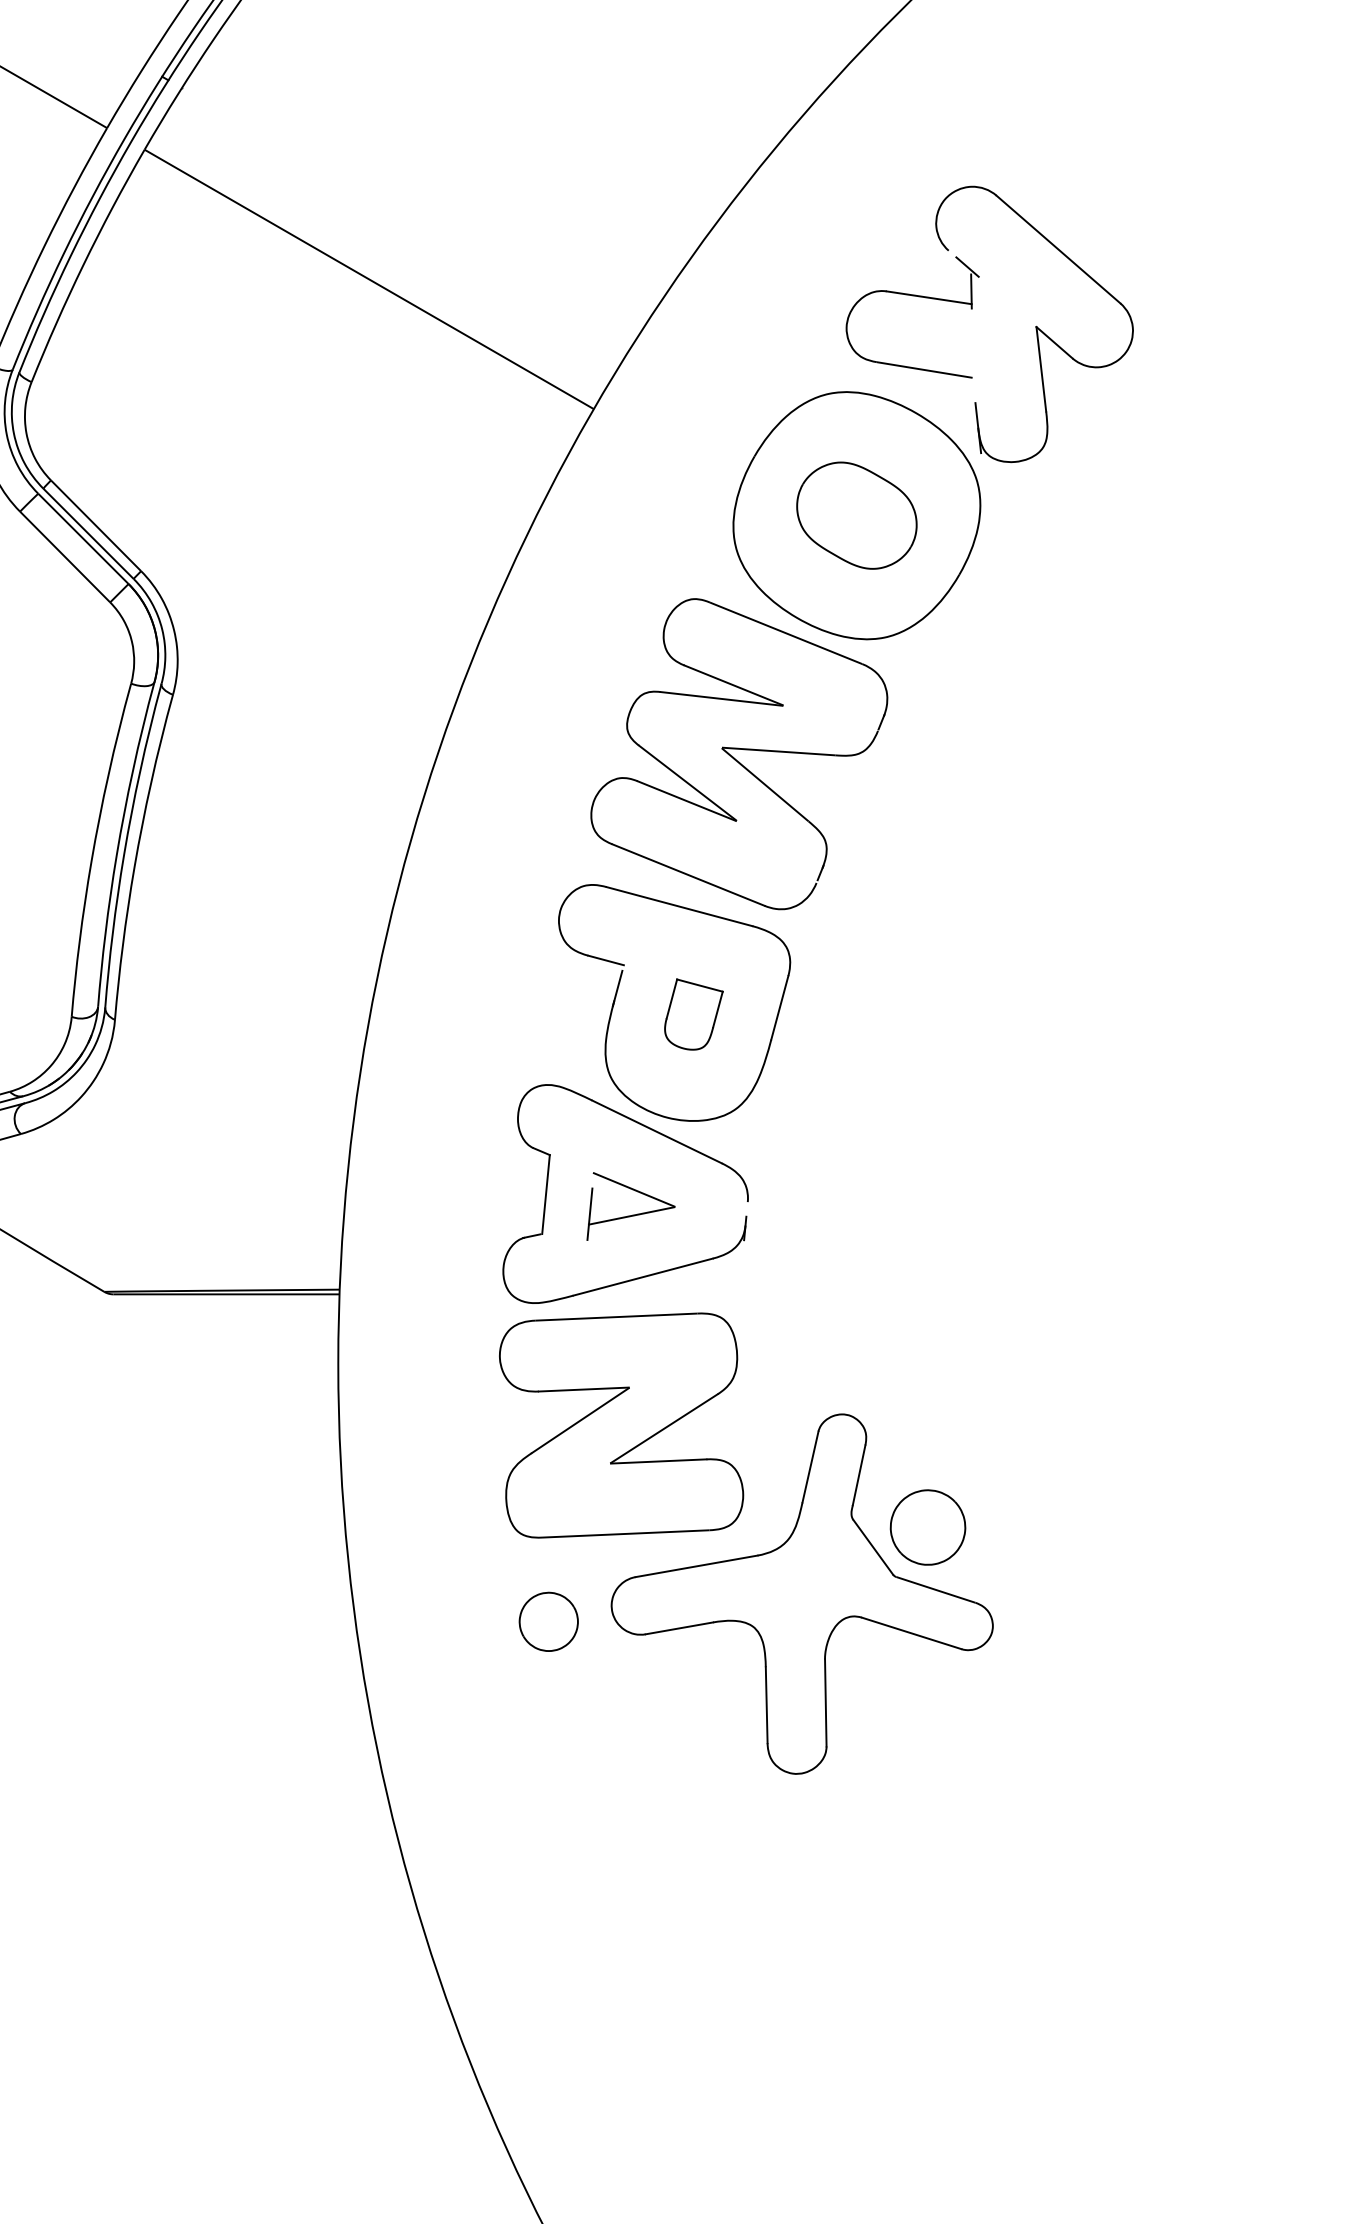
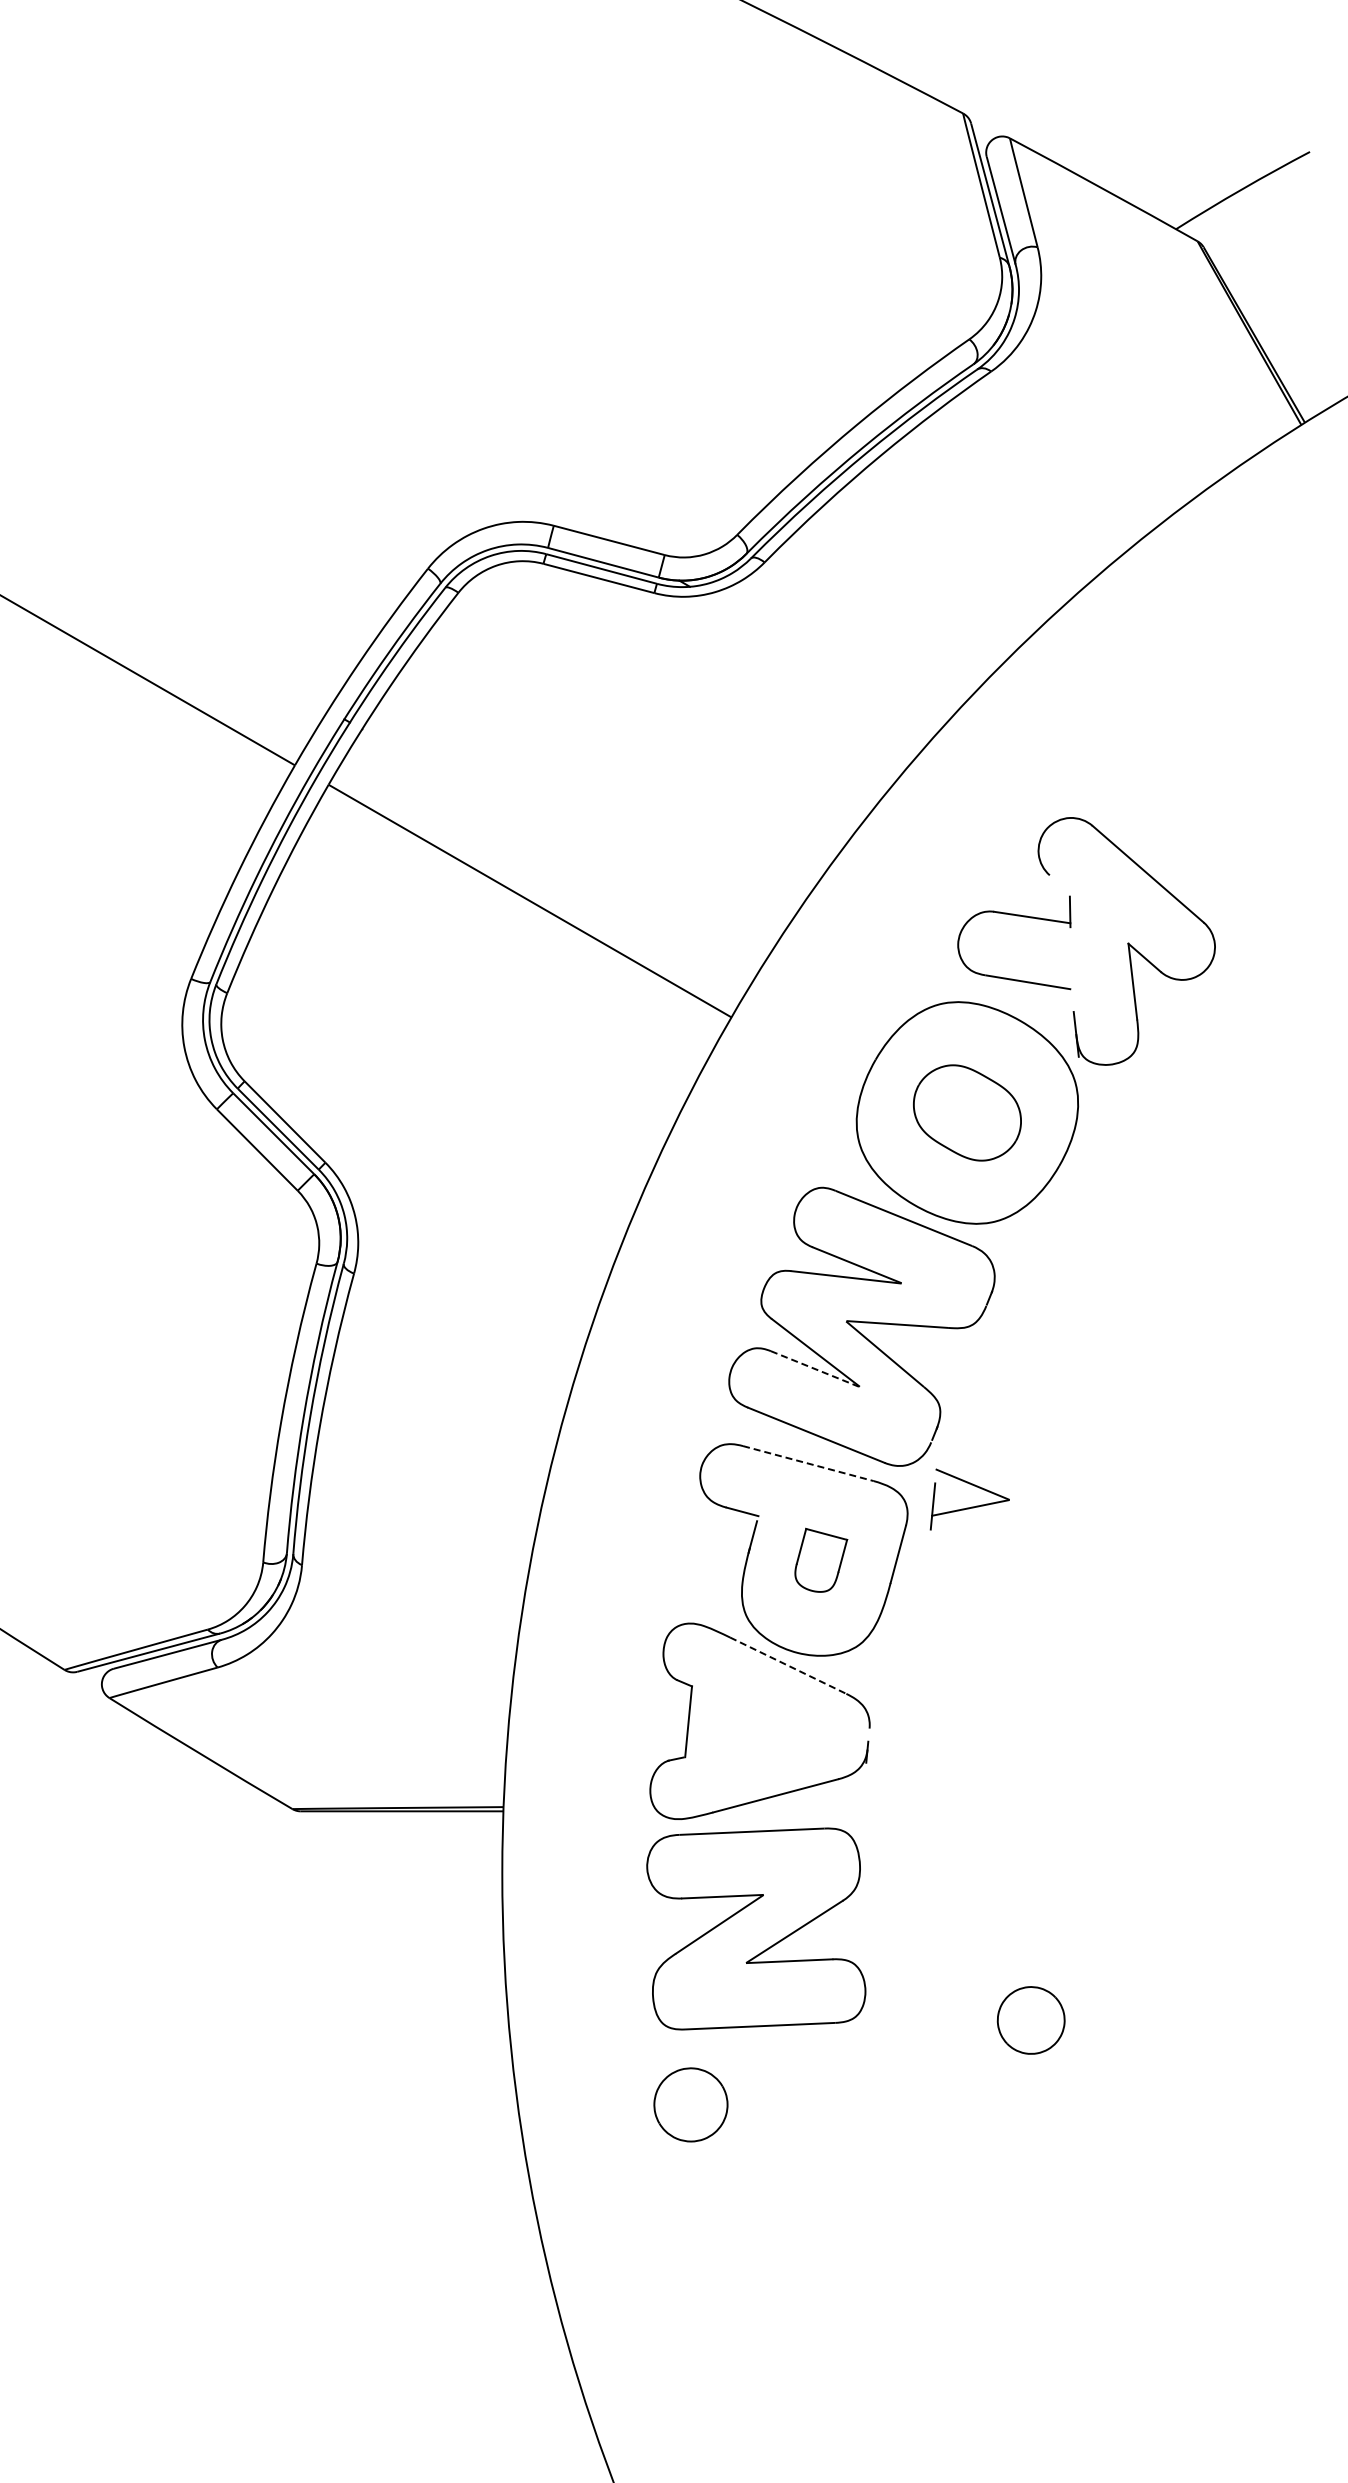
line: (967, 266) -> (1066, 889), removed
line: (687, 801) -> (815, 1369), solid -> dashed
line: (679, 906) -> (808, 1463), solid -> dashed
line: (657, 1131) -> (788, 1665), solid -> dashed
part: (632, 1214) -> (971, 1506), moved
part: (802, 1594) -> (918, 2080), removed
part: (549, 1622) -> (691, 2105), size x1.4

